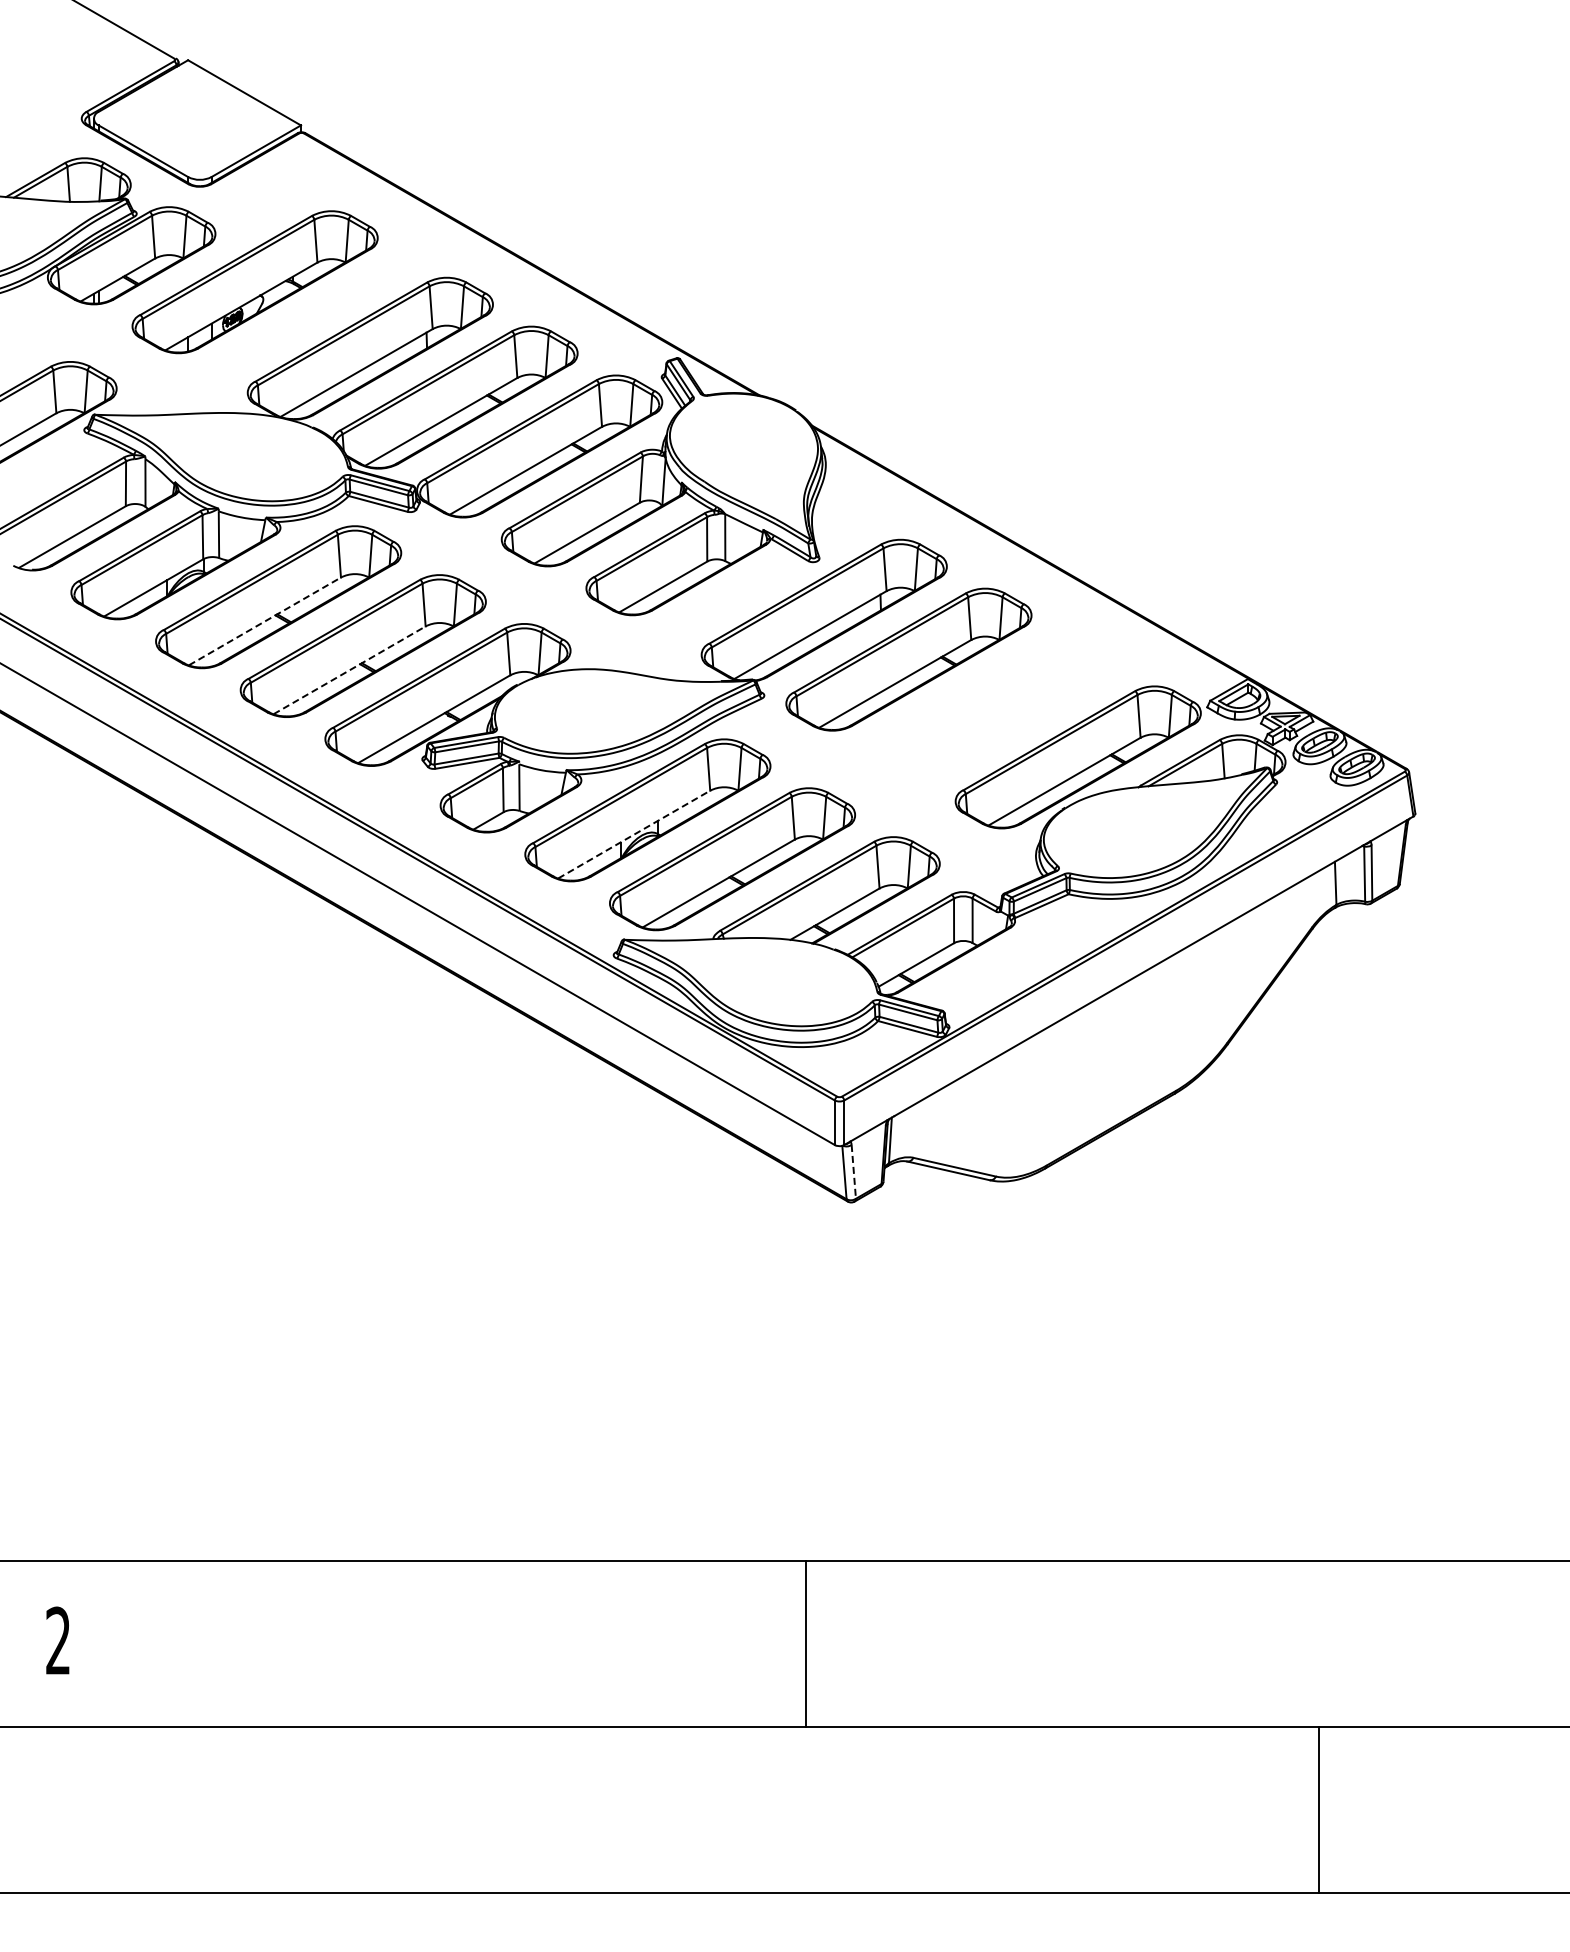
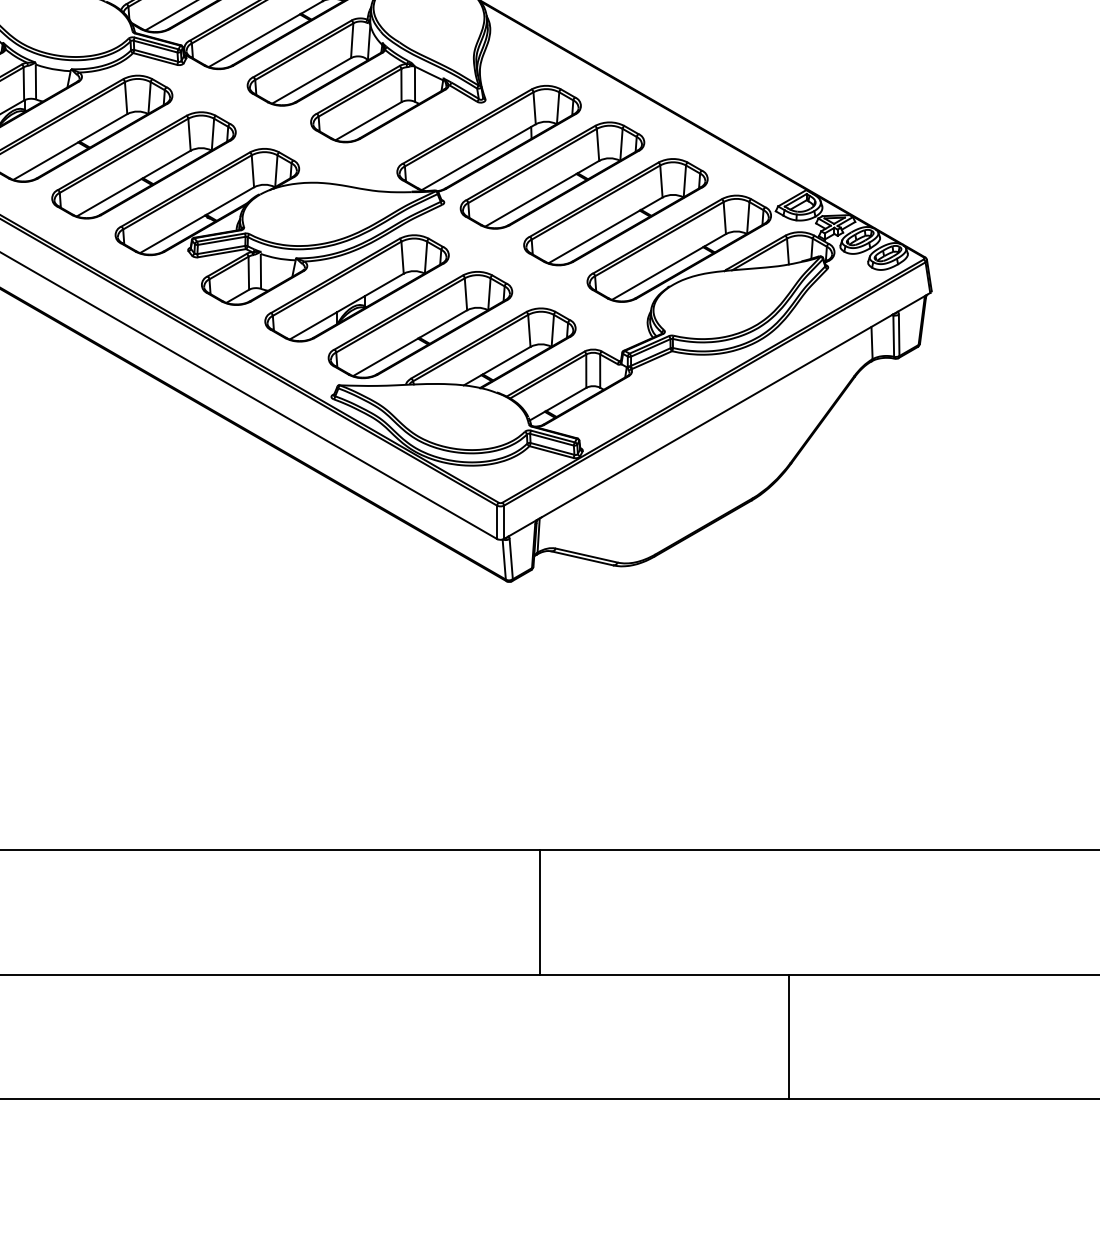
line: (264, 621) -> (70, 147), dashed -> solid
line: (349, 670) -> (133, 183), dashed -> solid
part: (993, 708) -> (615, 212), added
line: (634, 834) -> (347, 306), dashed -> solid
line: (853, 1171) -> (511, 558), dashed -> solid
line: (806, 1643) -> (540, 912), moved
line: (1318, 1810) -> (788, 1037), moved

